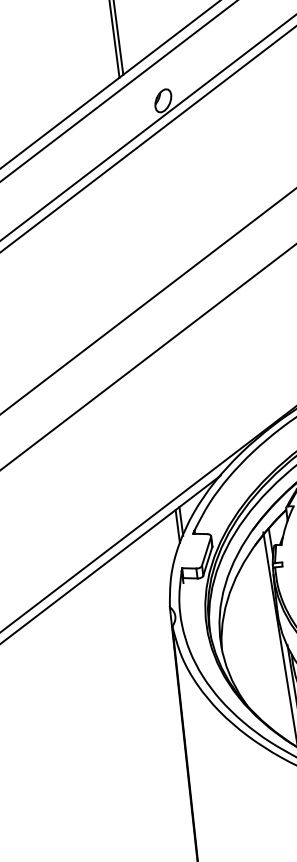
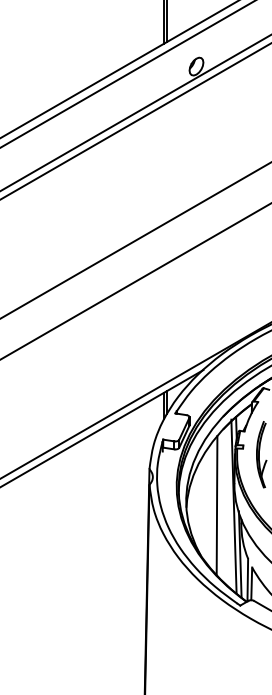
line: (258, 641) -> (216, 505), added

